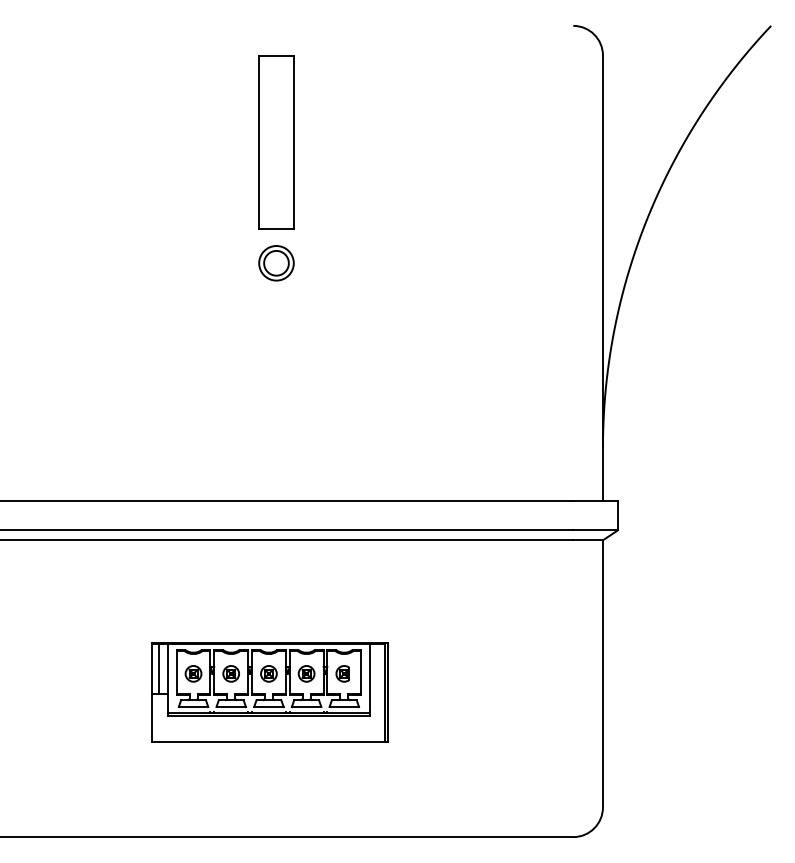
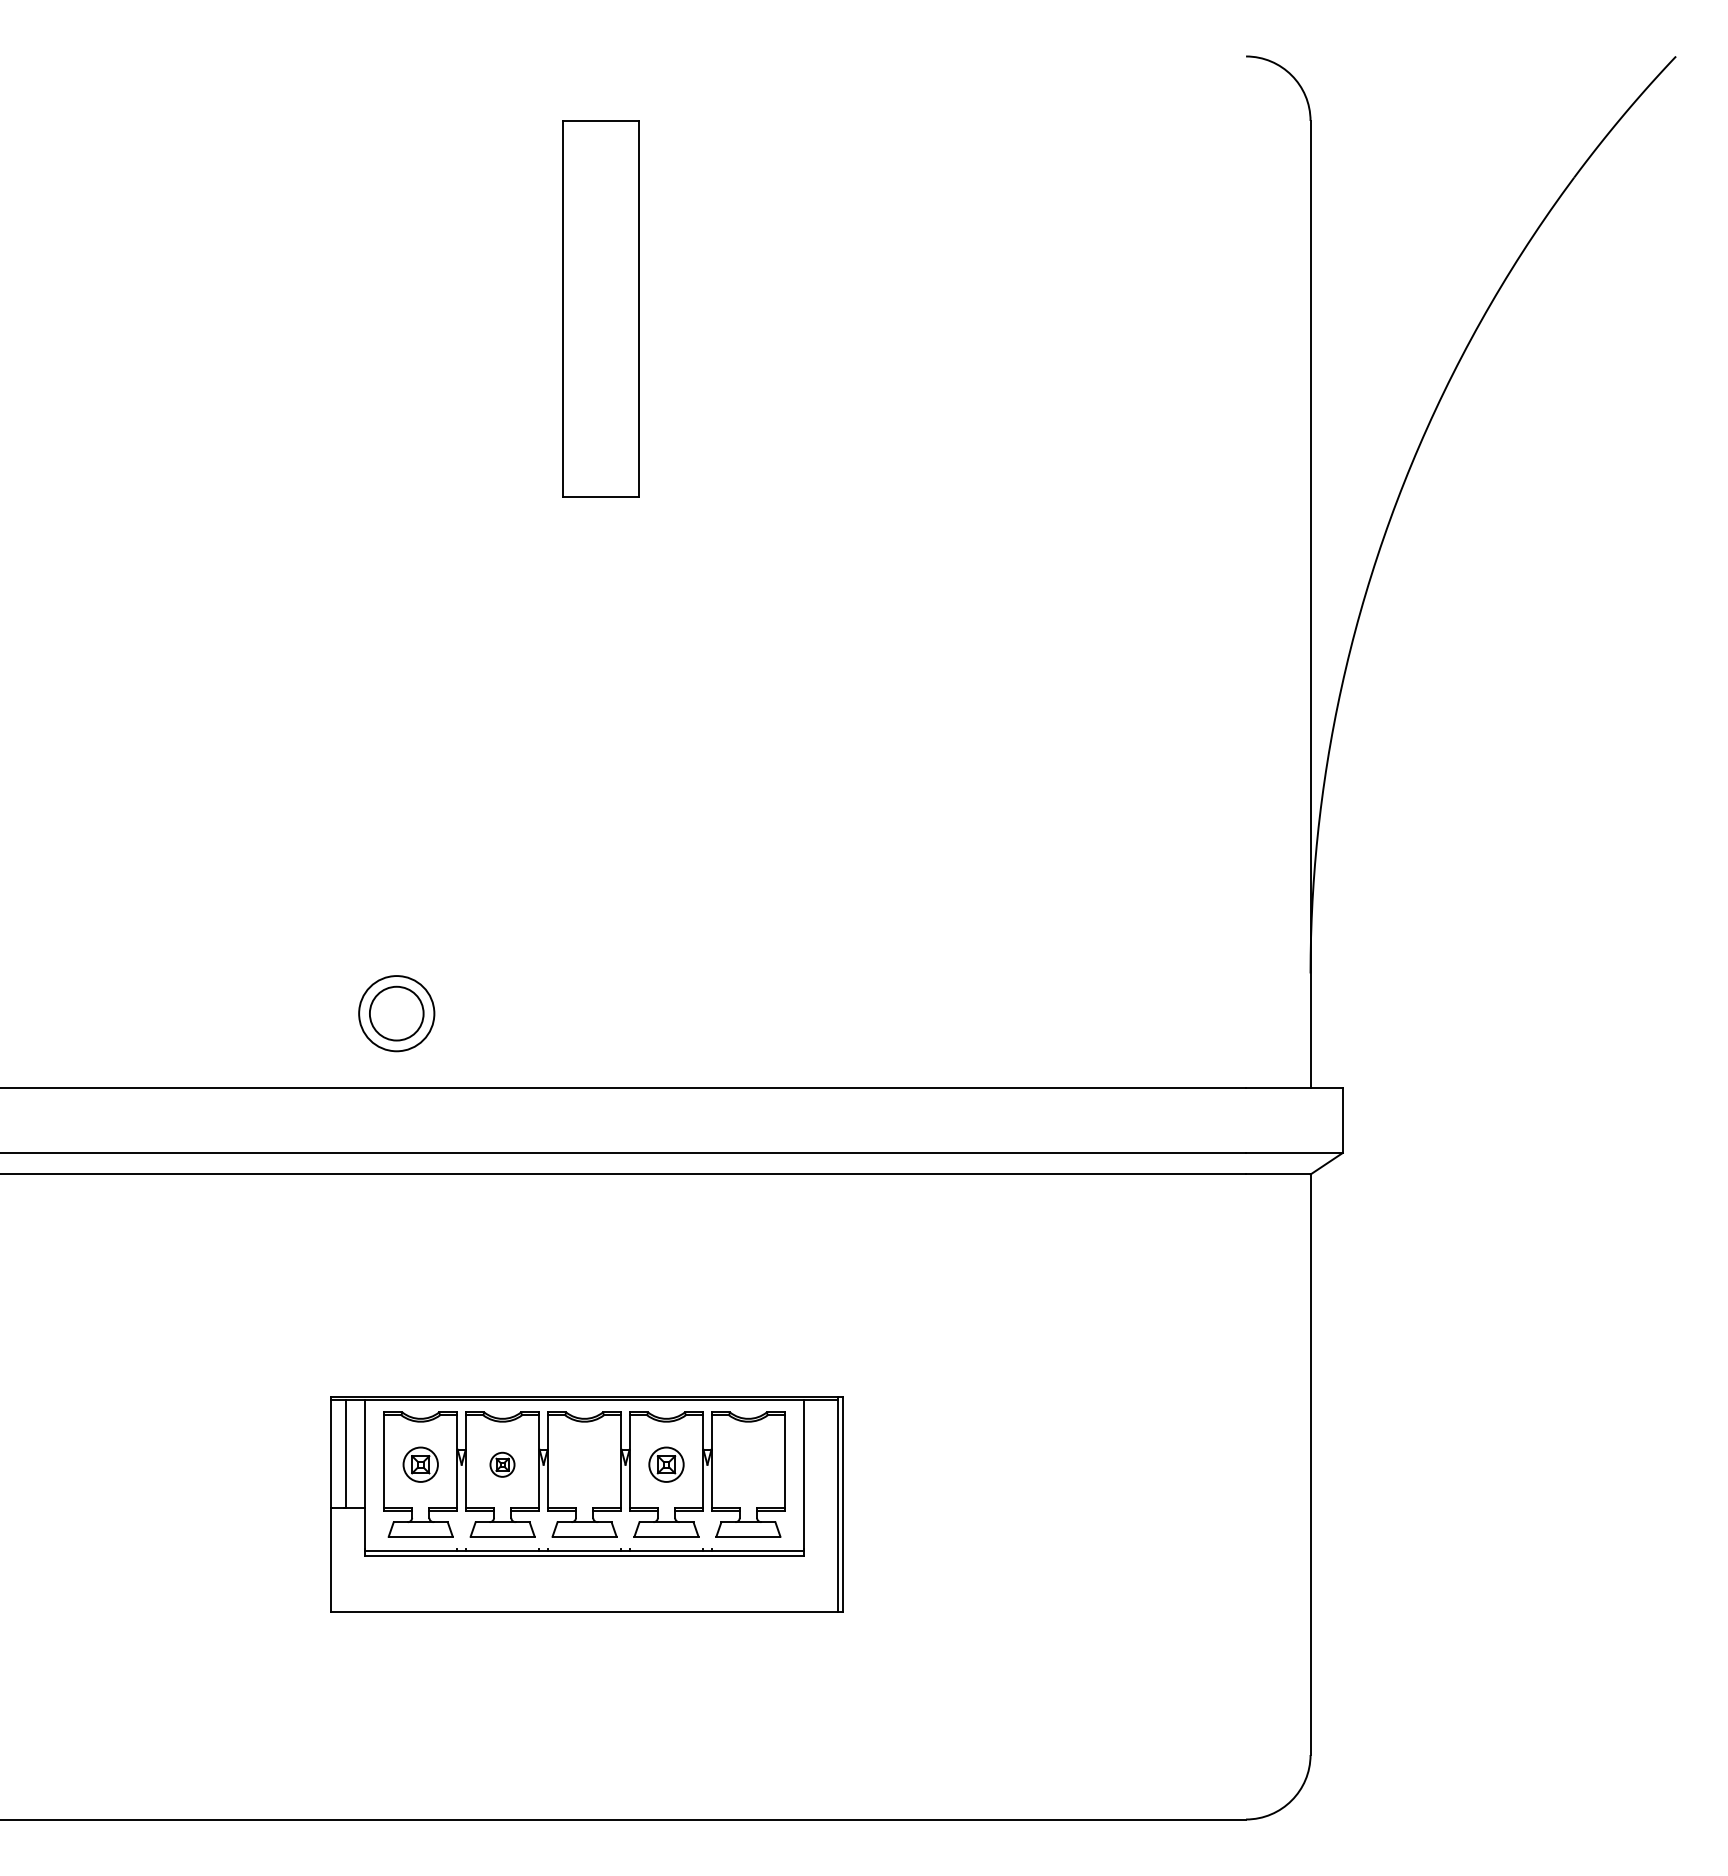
part: (276, 263) -> (396, 1014), moved
part: (230, 673) -> (501, 1463), size x0.7
part: (268, 673) -> (583, 1463), removed
part: (342, 673) -> (744, 1463), removed

